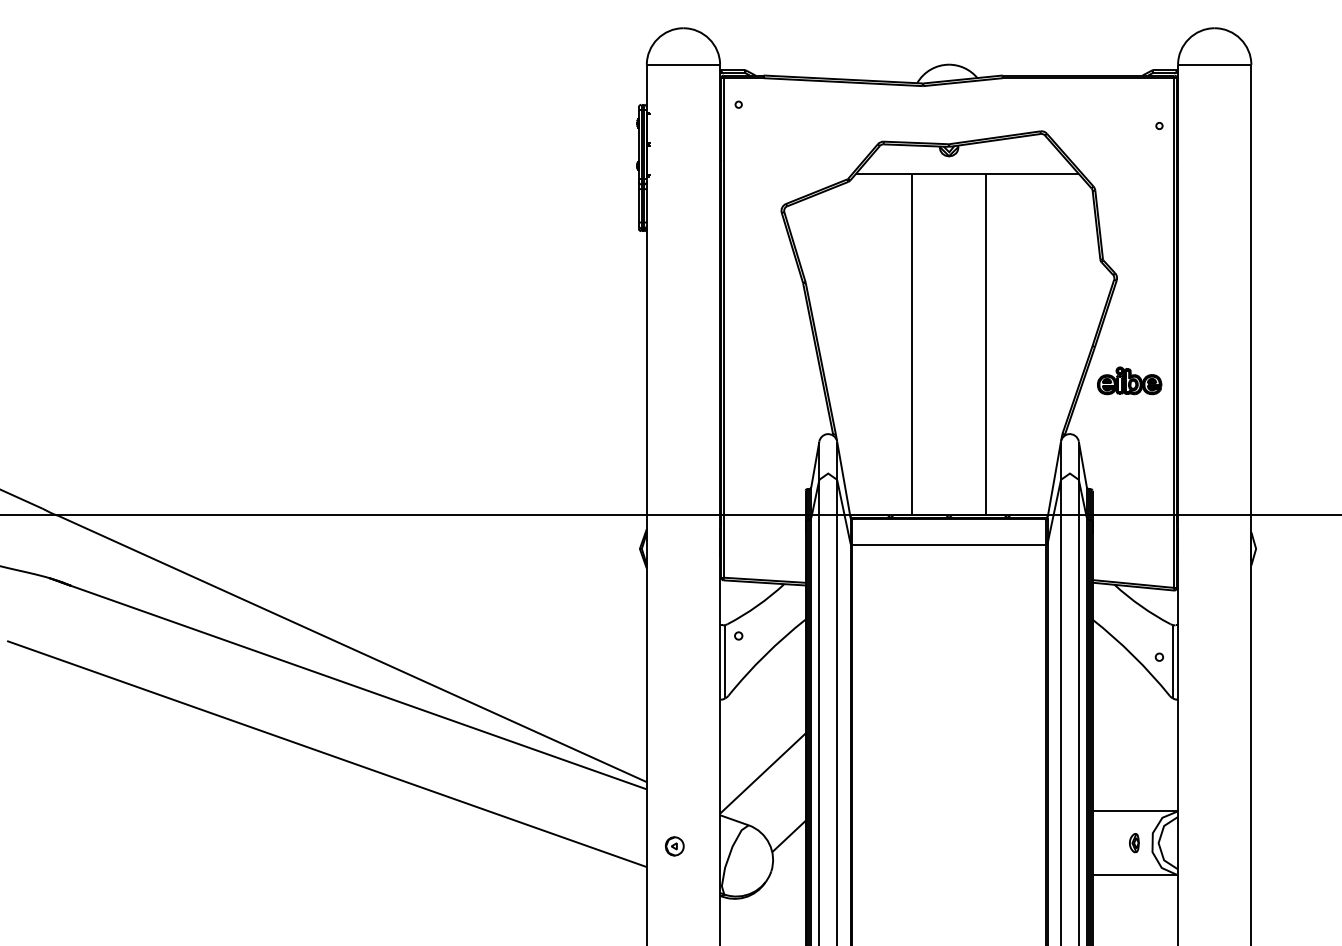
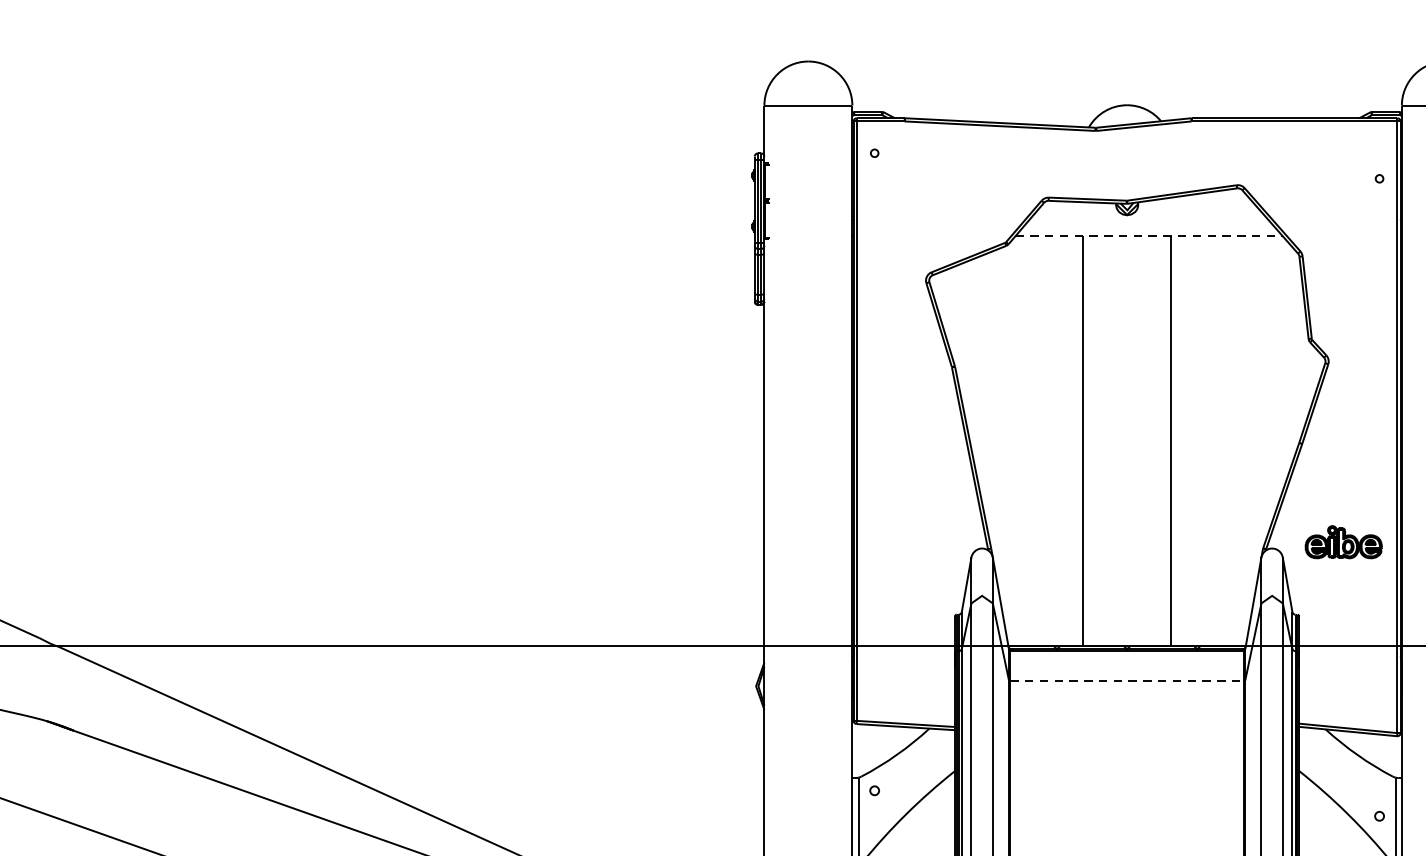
line: (967, 173) -> (1149, 235), solid -> dashed
part: (1129, 380) -> (1343, 541), moved
line: (949, 544) -> (1127, 681), solid -> dashed

